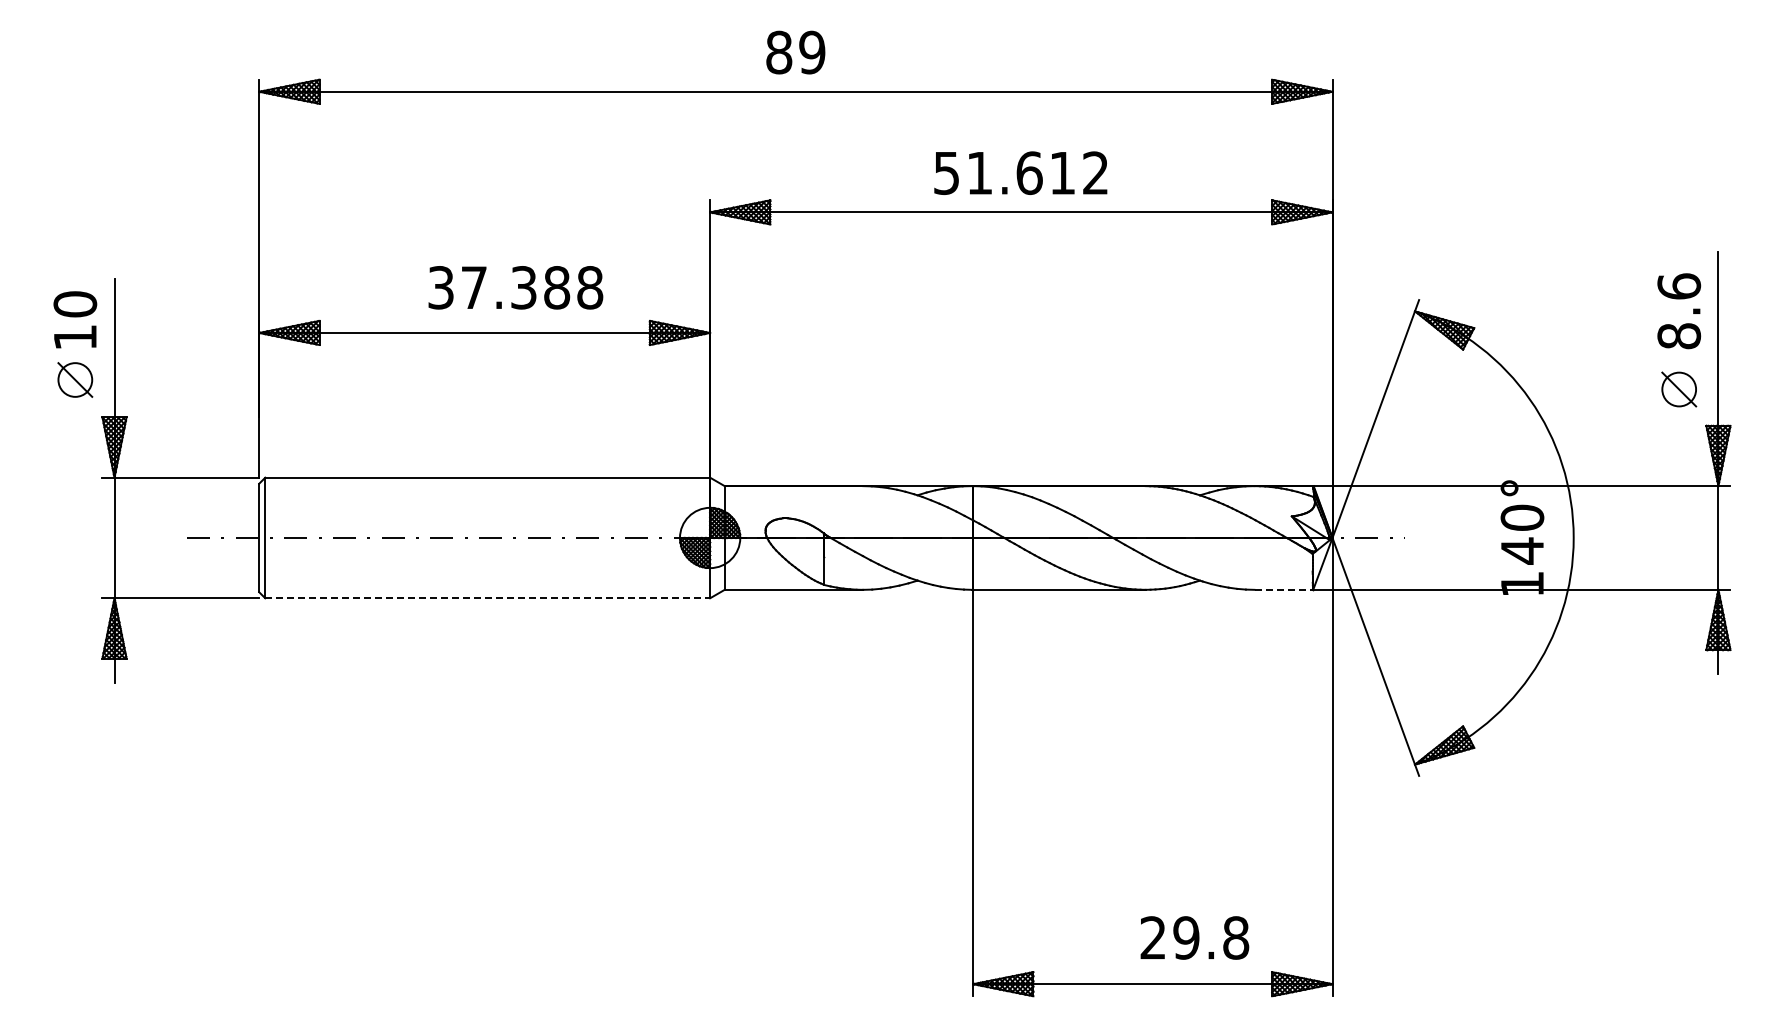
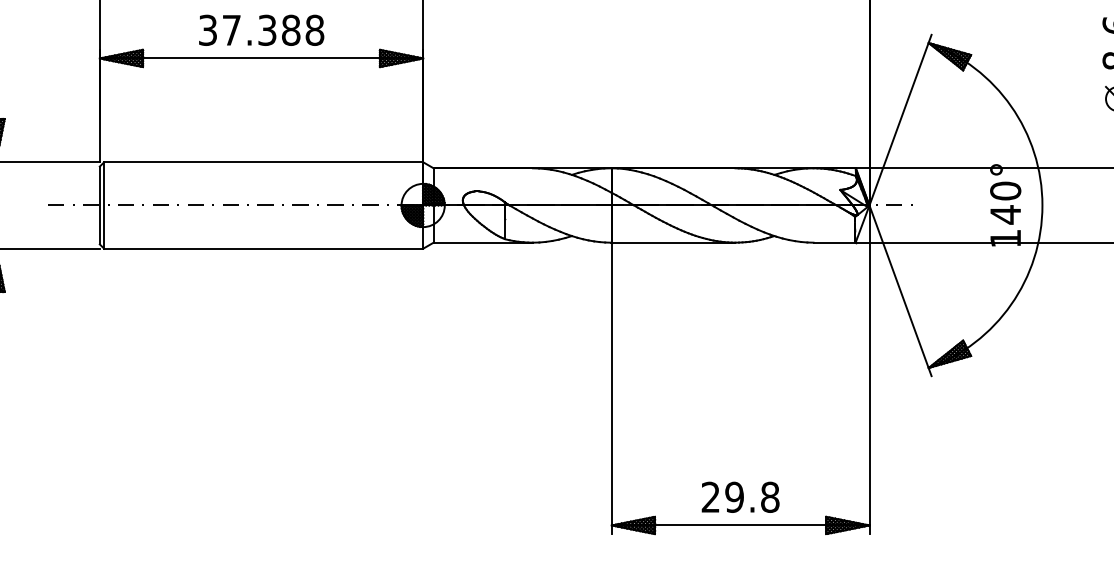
text: (515, 287) -> (261, 30), moved
line: (1284, 589) -> (835, 242), dashed -> solid
line: (488, 598) -> (264, 248), dashed -> solid
text: (1194, 937) -> (740, 497), moved

